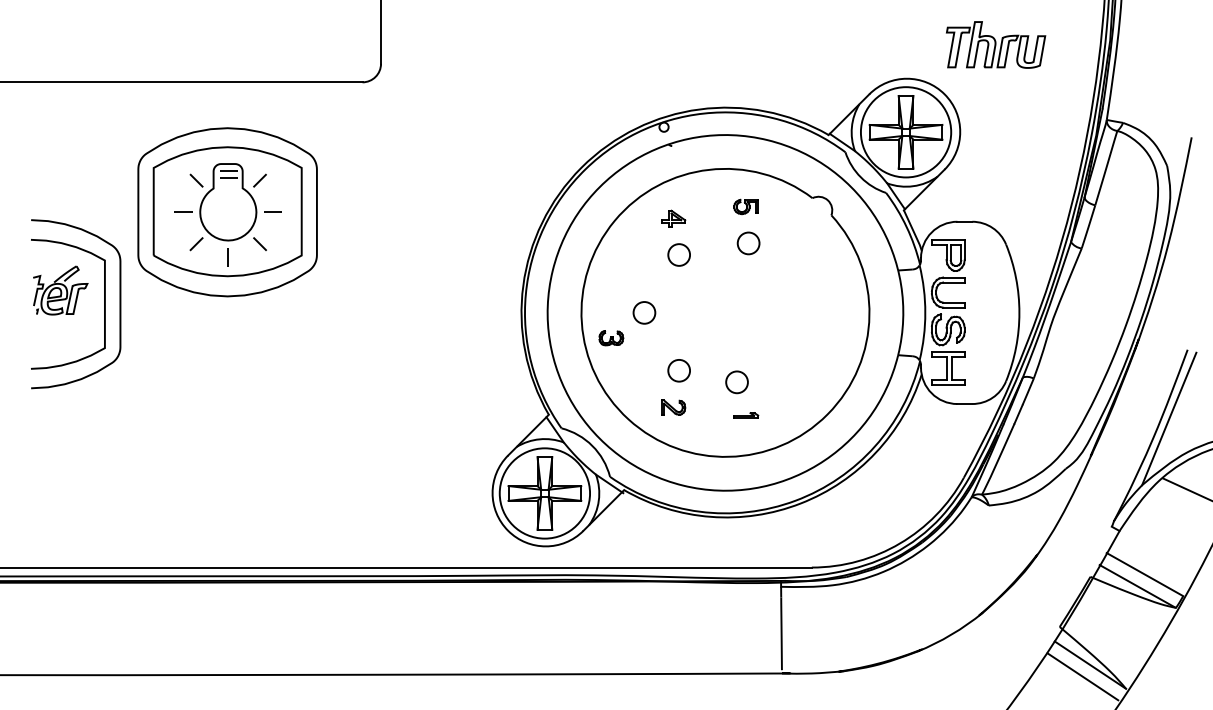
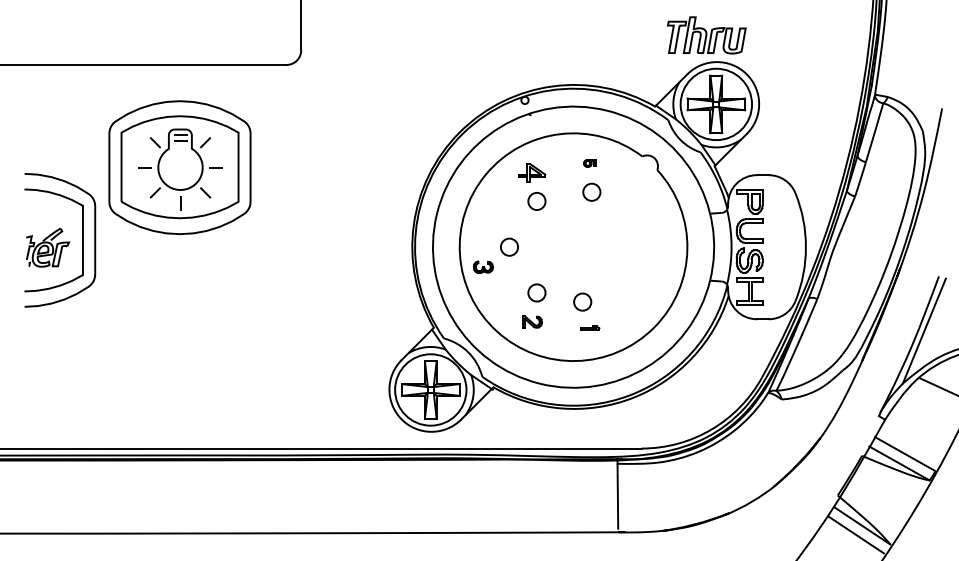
part: (996, 44) -> (707, 35), moved
part: (745, 206) -> (589, 163), size x0.6
part: (673, 218) -> (532, 172), size x1.4
part: (60, 290) -> (47, 247), moved

